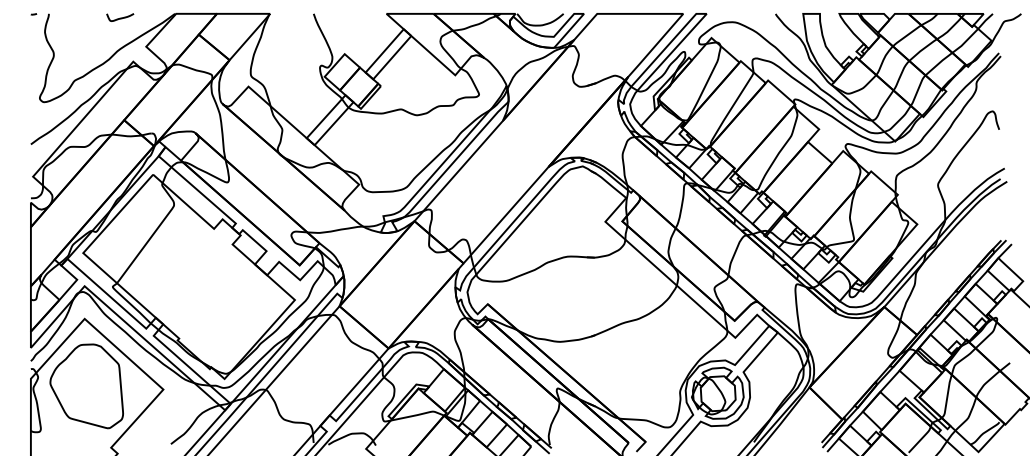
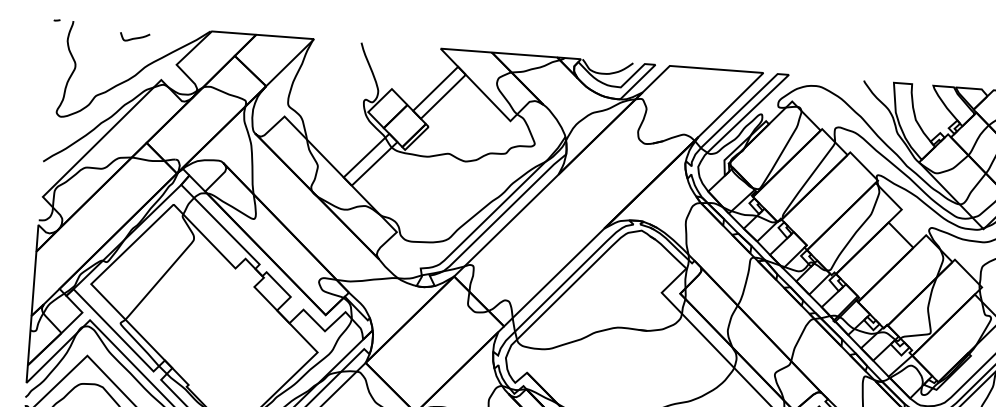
curve: (120, 17) -> (135, 37), moved

